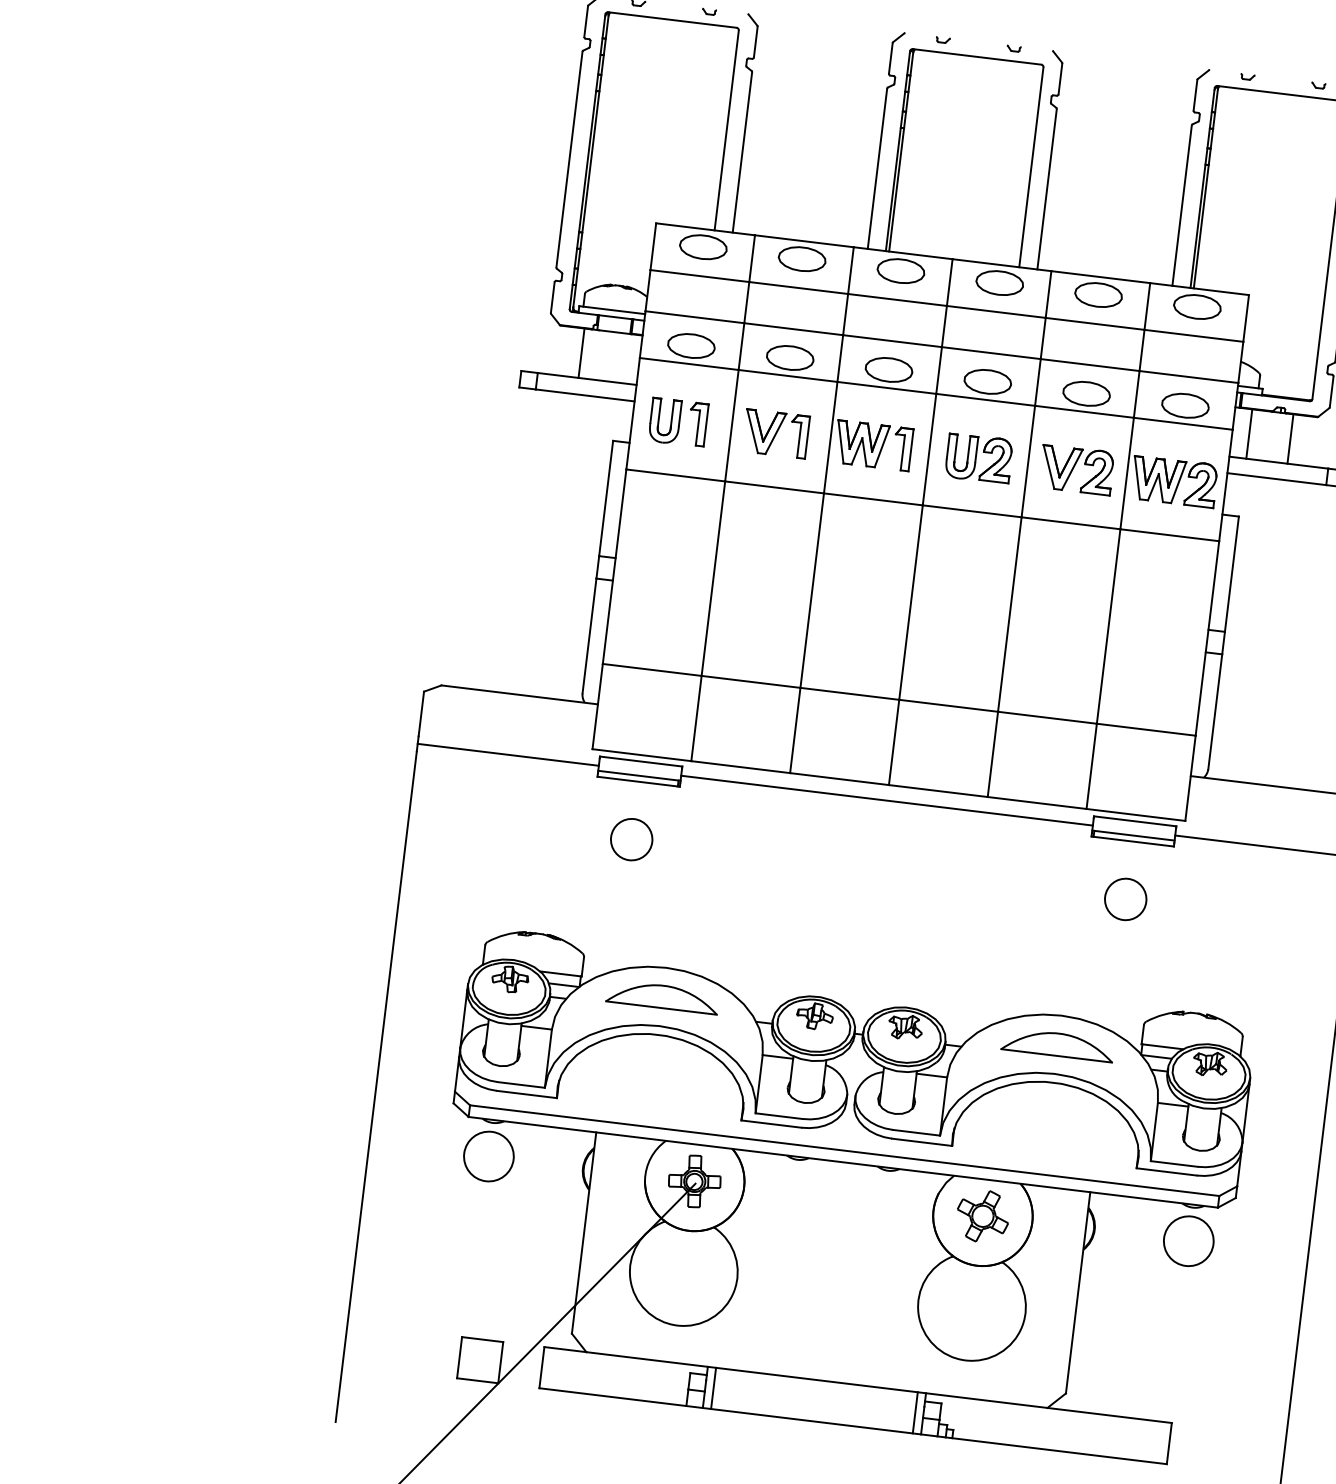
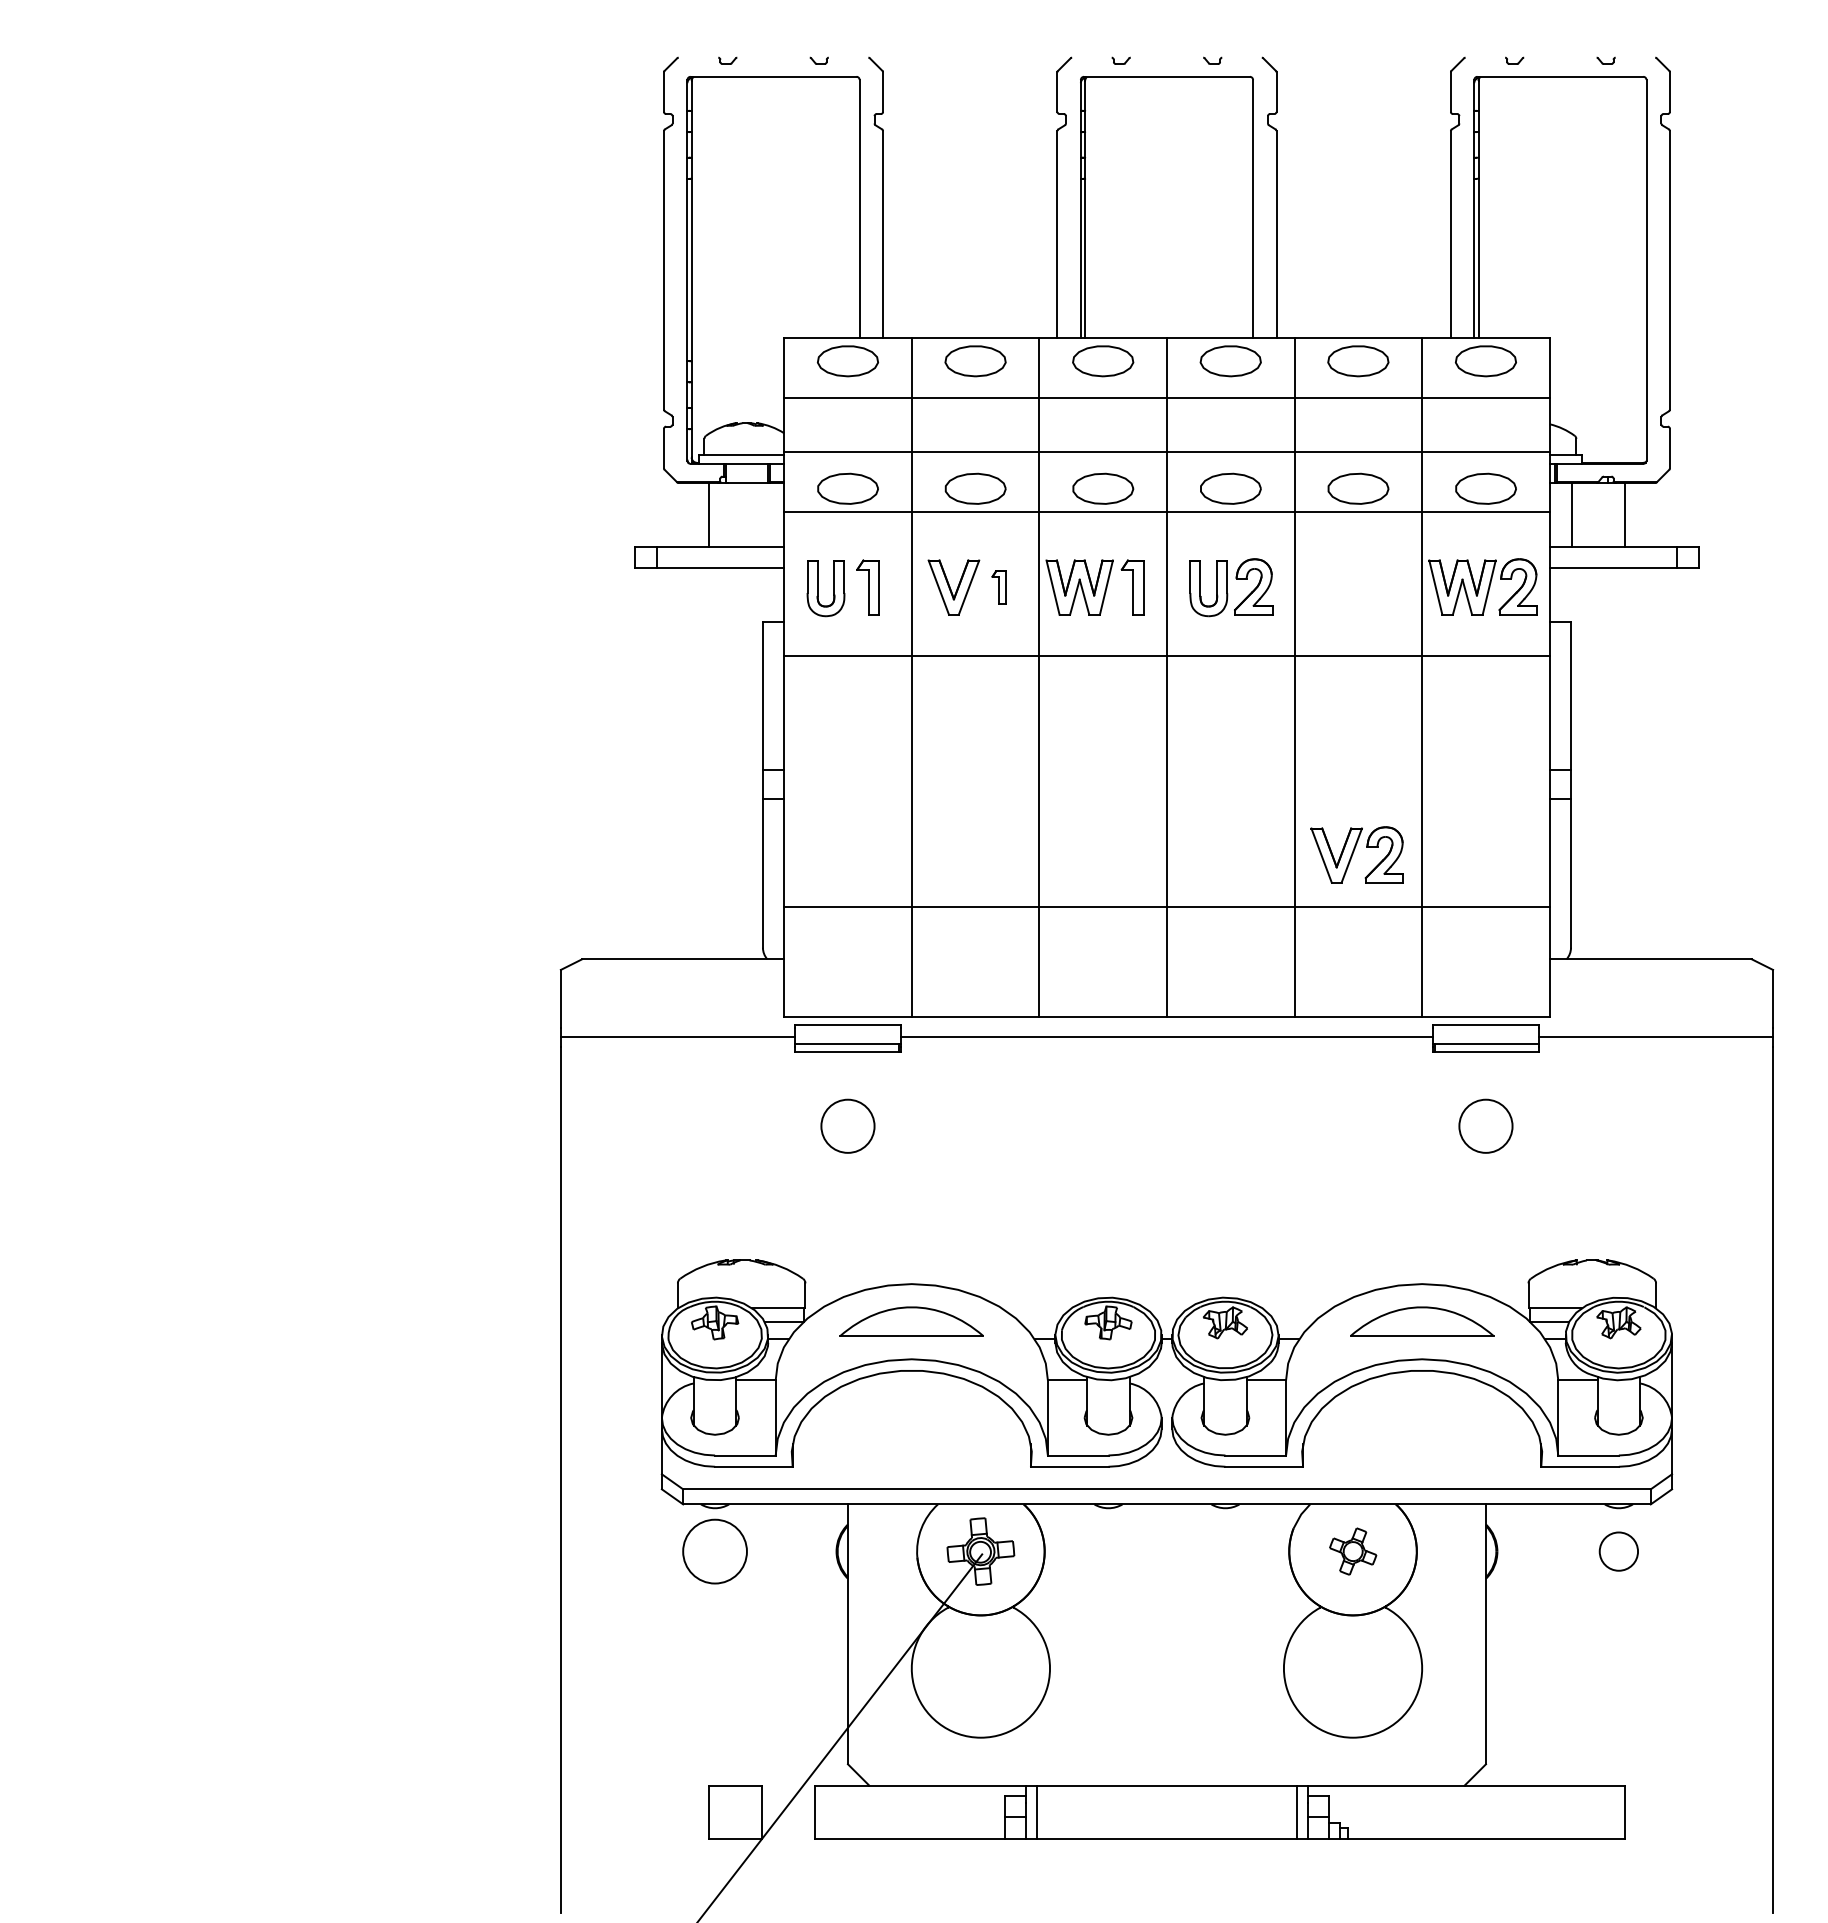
part: (798, 436) -> (998, 587), size x0.6
part: (1076, 469) -> (1356, 854), moved
part: (983, 1216) -> (1353, 1551), size x0.7
circle: (1188, 1241) -> (1618, 1551), size x0.6

